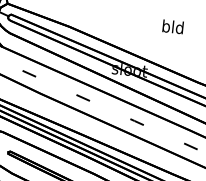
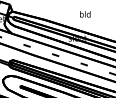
text: (173, 27) -> (85, 14), moved

